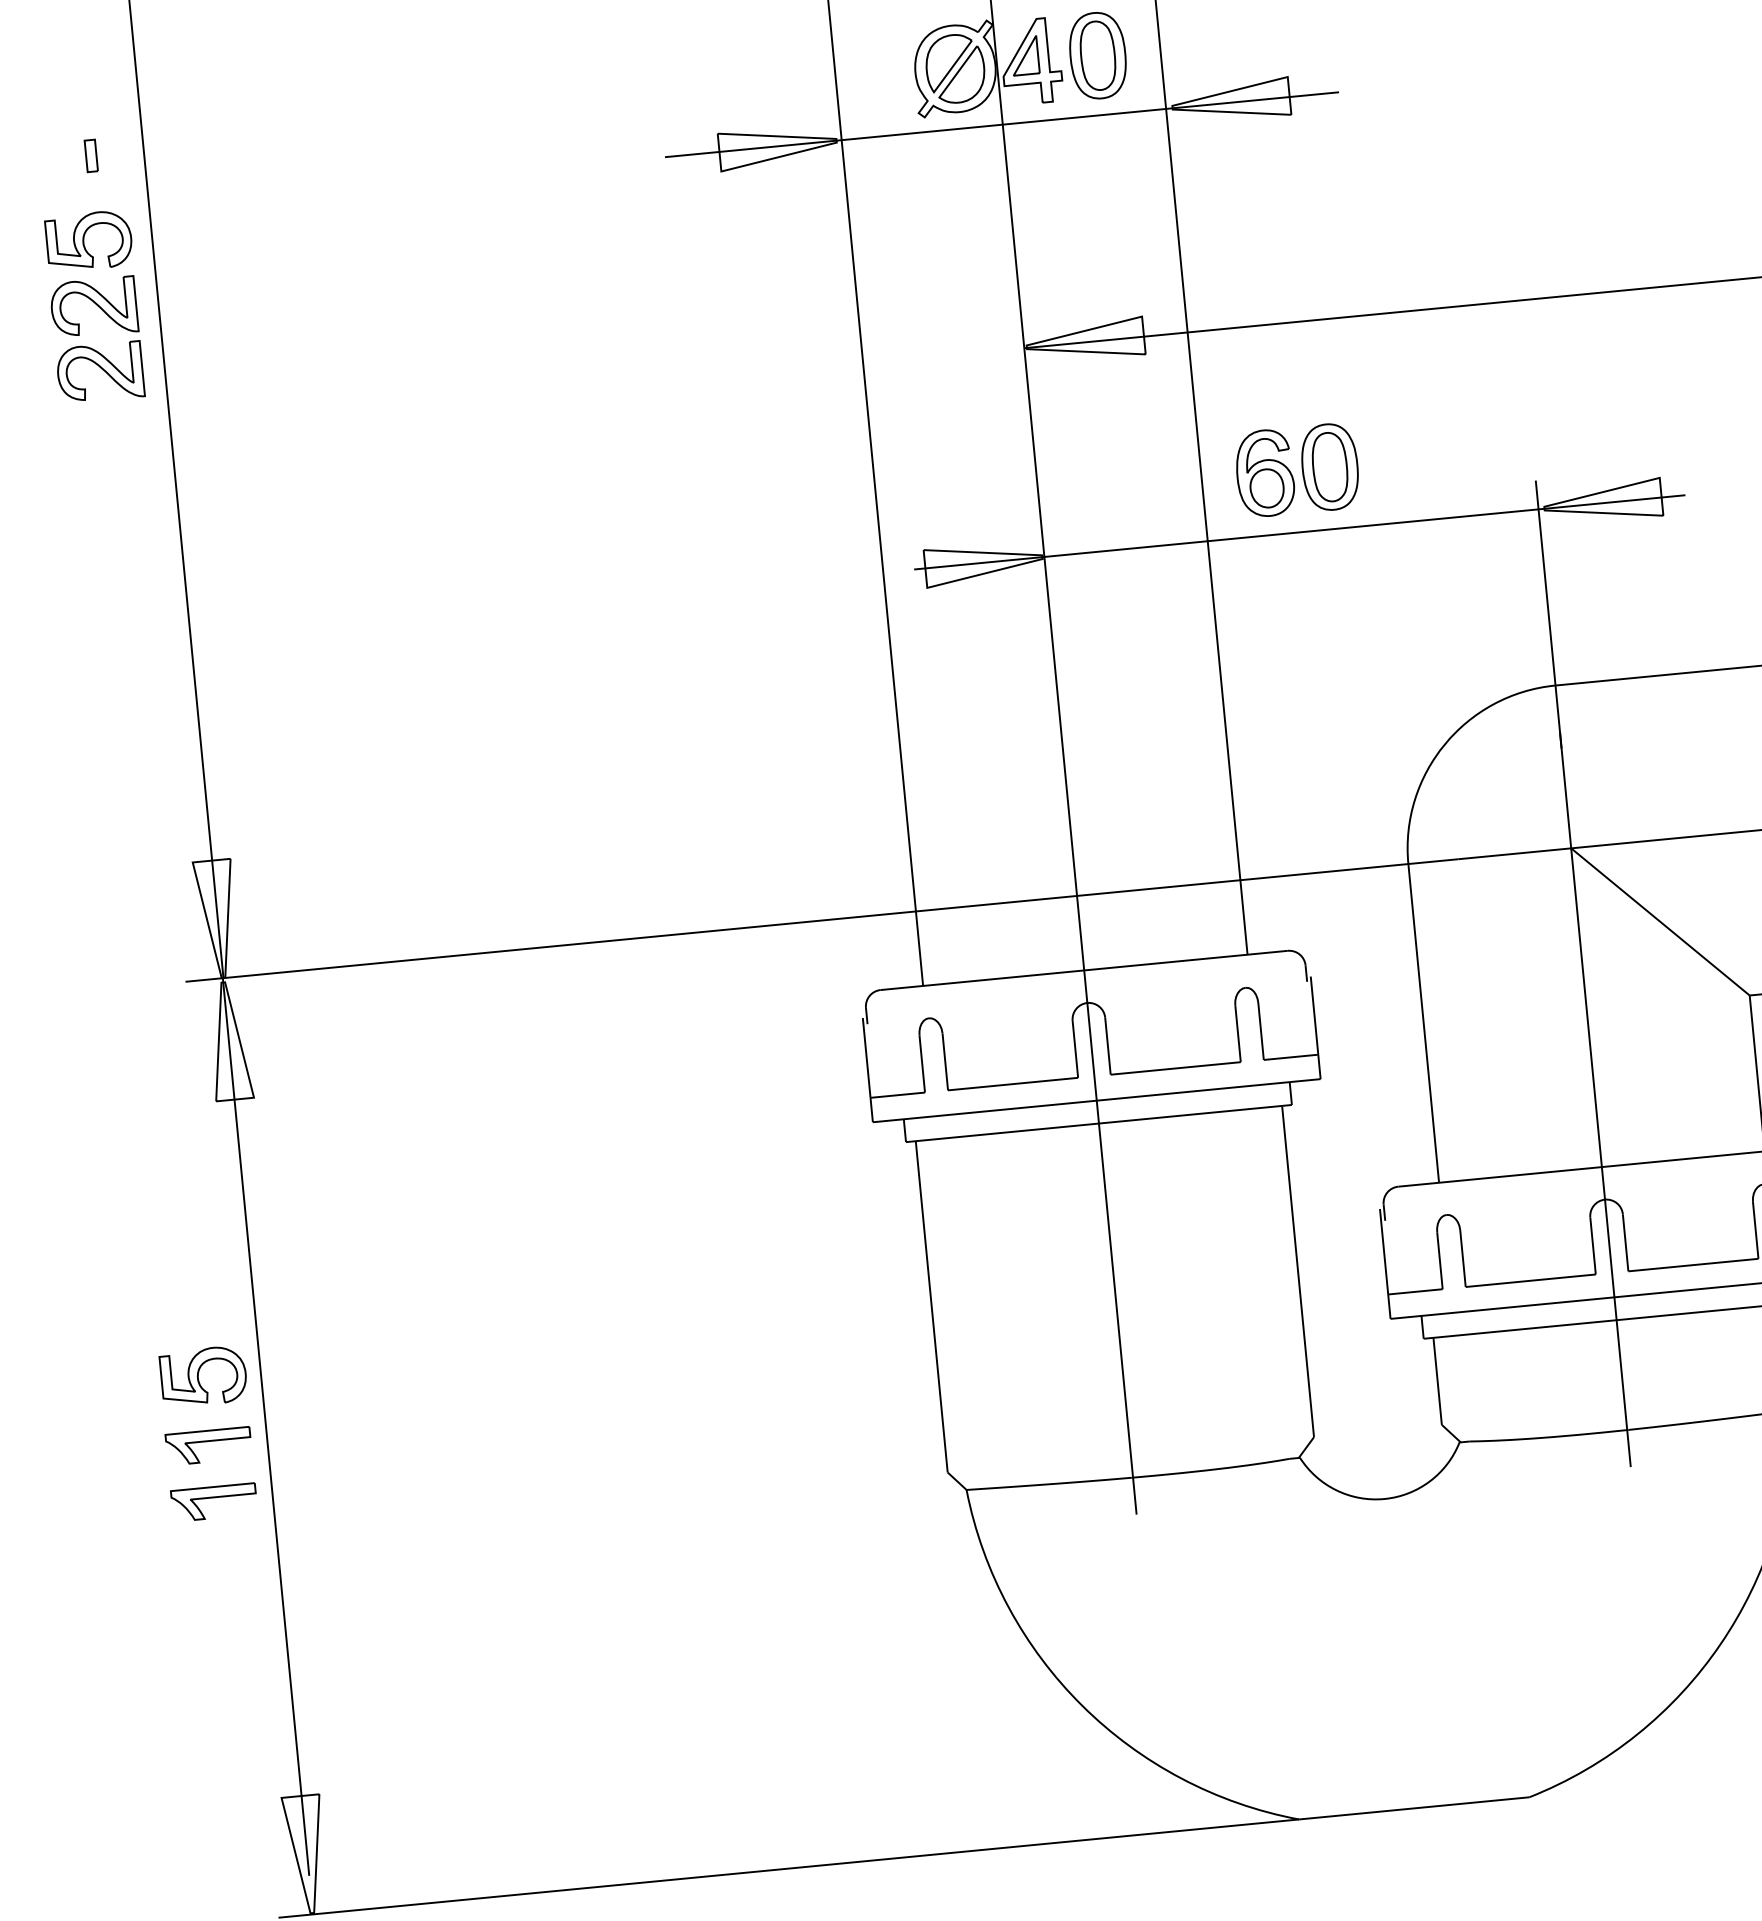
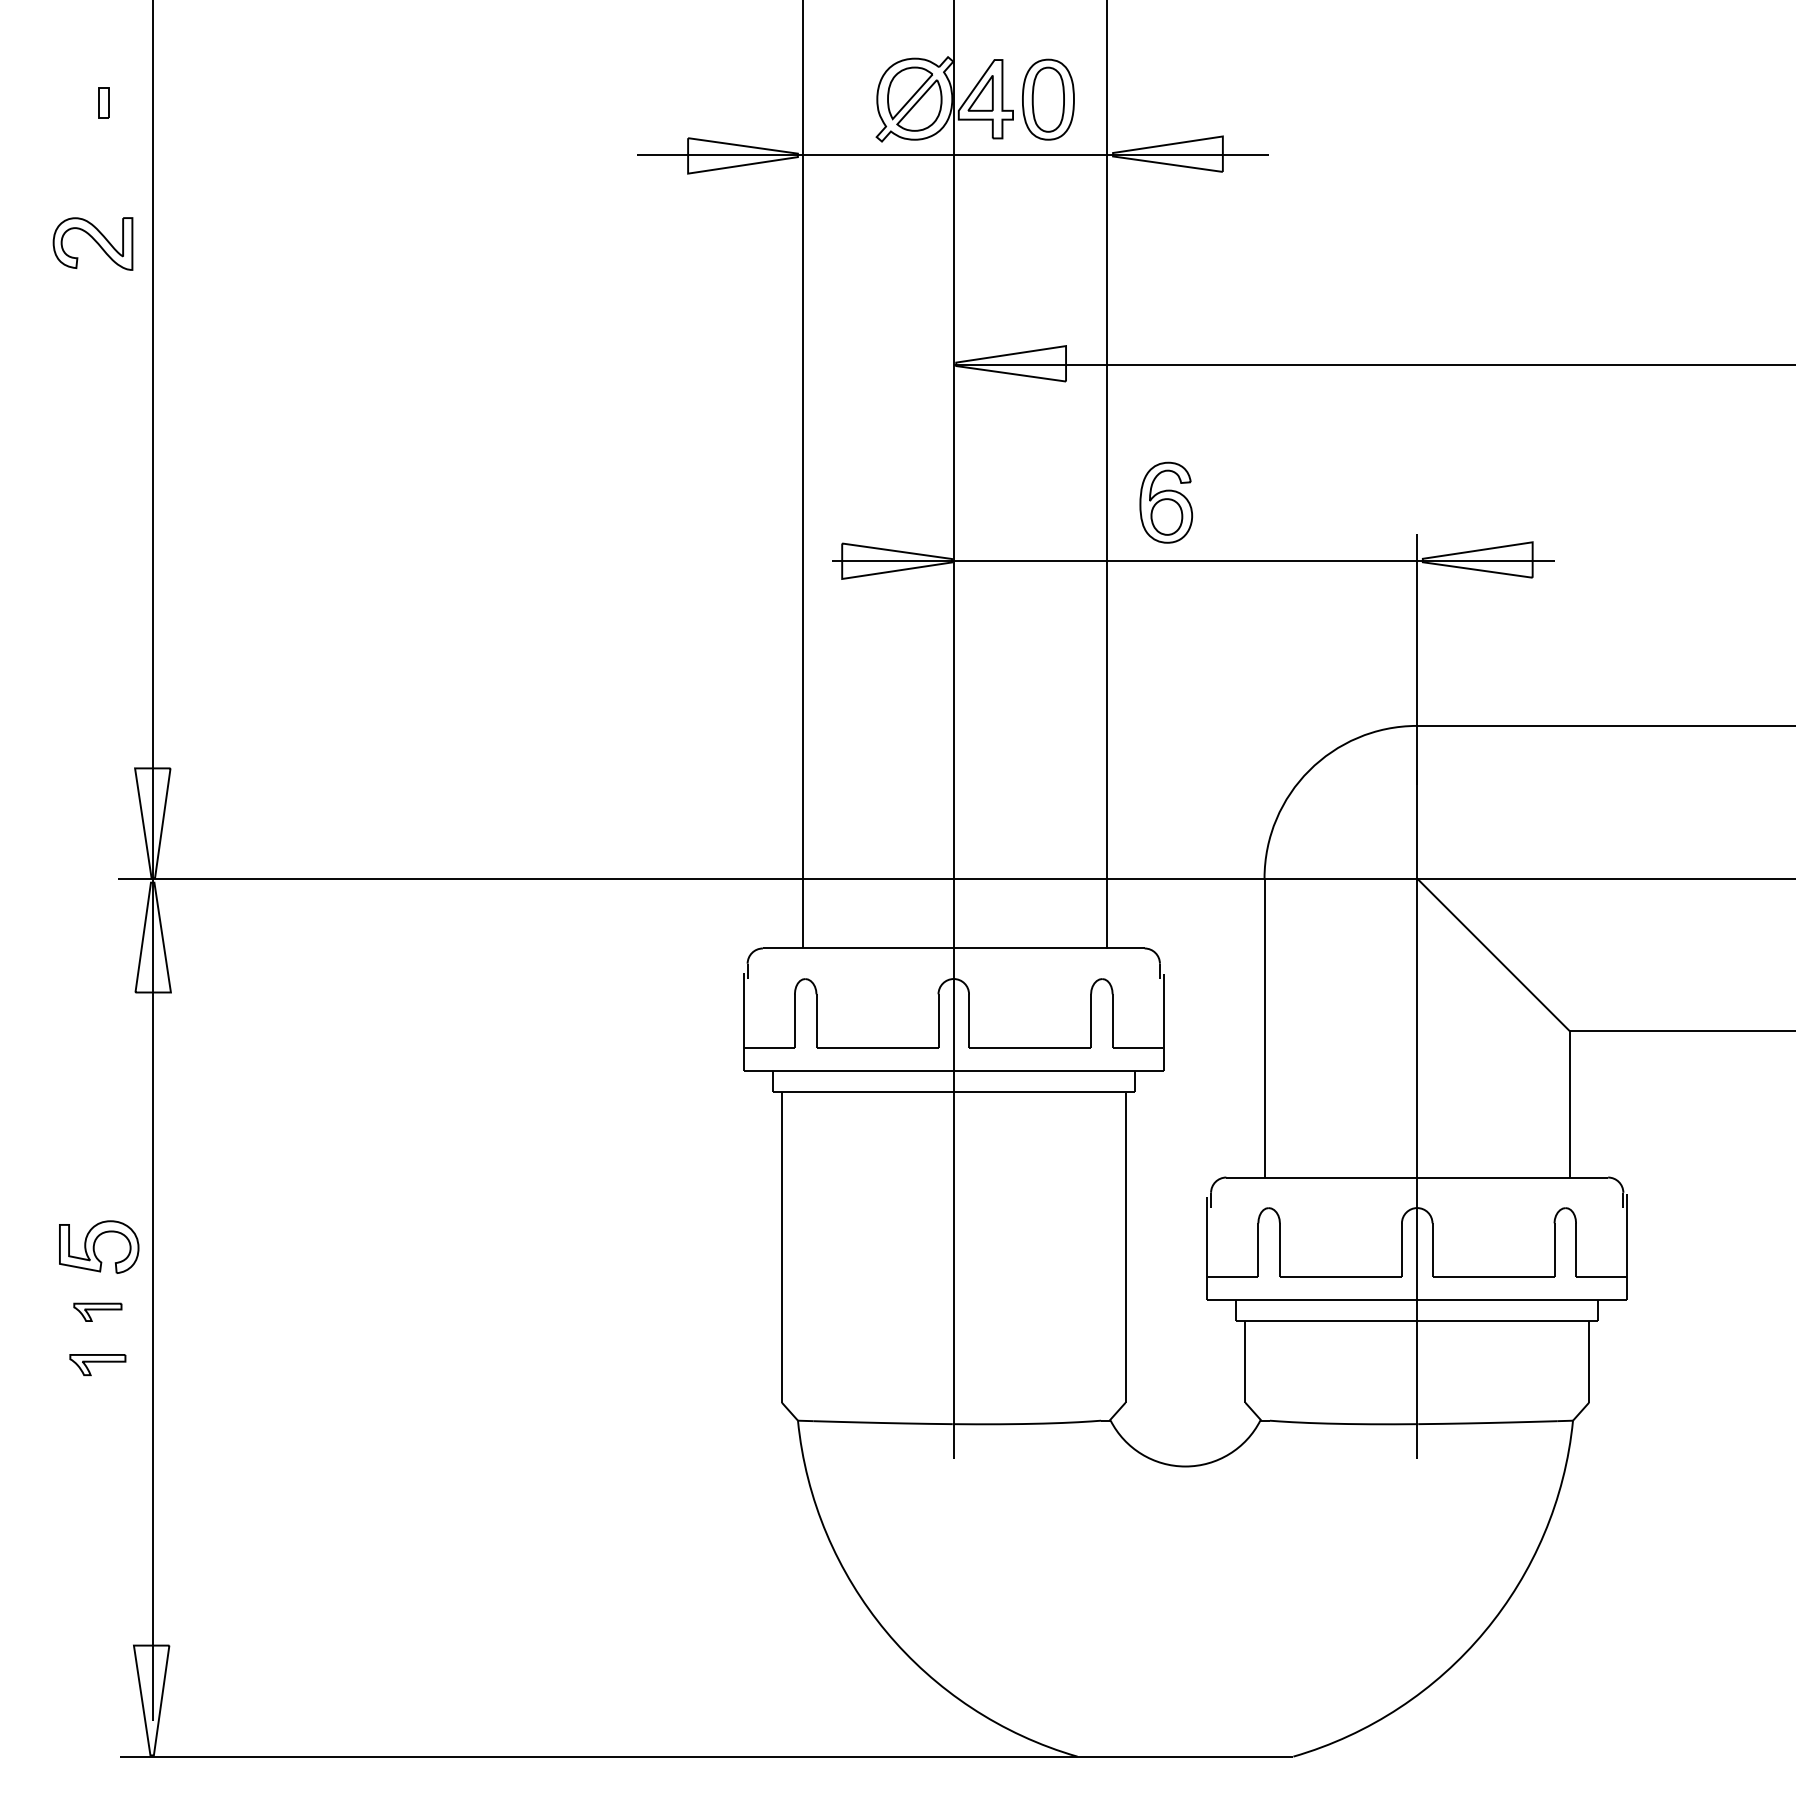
part: (89, 240) -> (94, 181), removed
part: (99, 372) -> (92, 304), removed
part: (1329, 466) -> (1226, 502), removed
part: (208, 1446) -> (97, 1312), size x0.6
part: (213, 1501) -> (97, 1364), size x0.7

